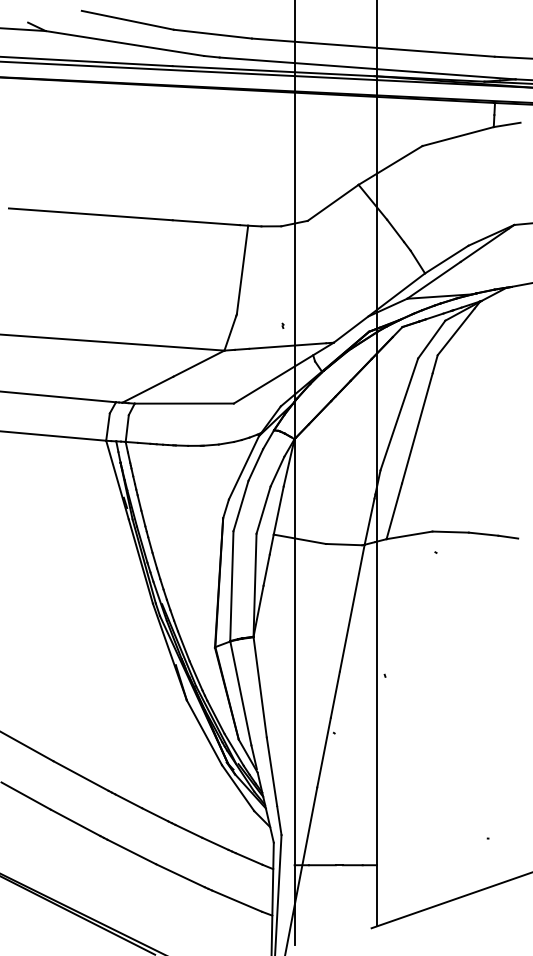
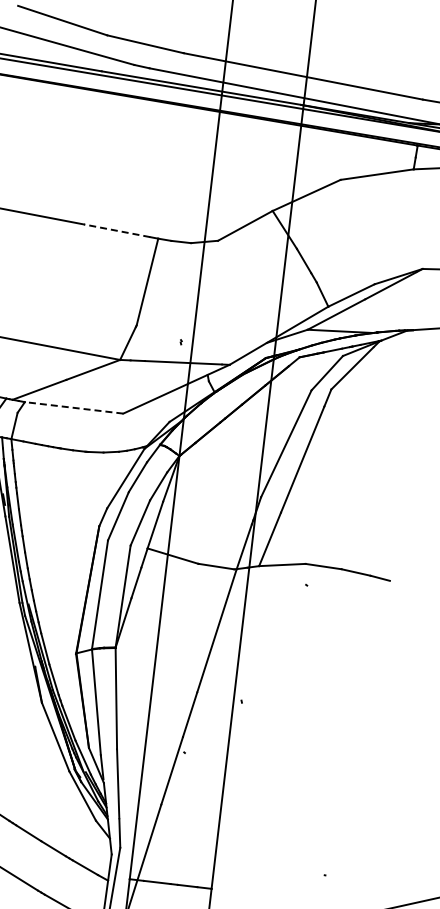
line: (206, 222) -> (117, 230), solid -> dashed
line: (184, 403) -> (74, 407), solid -> dashed

